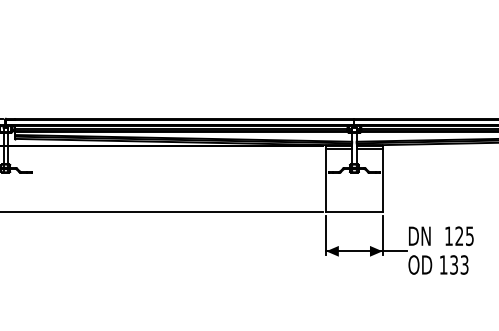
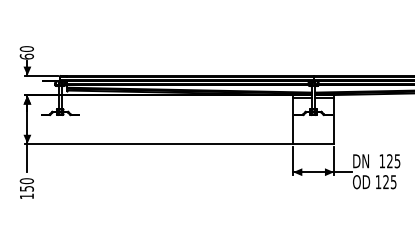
text: (458, 265) -> (389, 182), 133 -> 125

